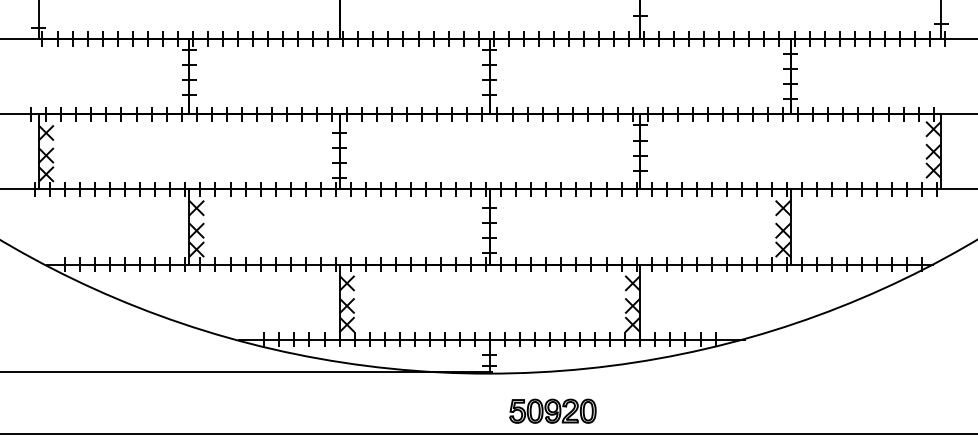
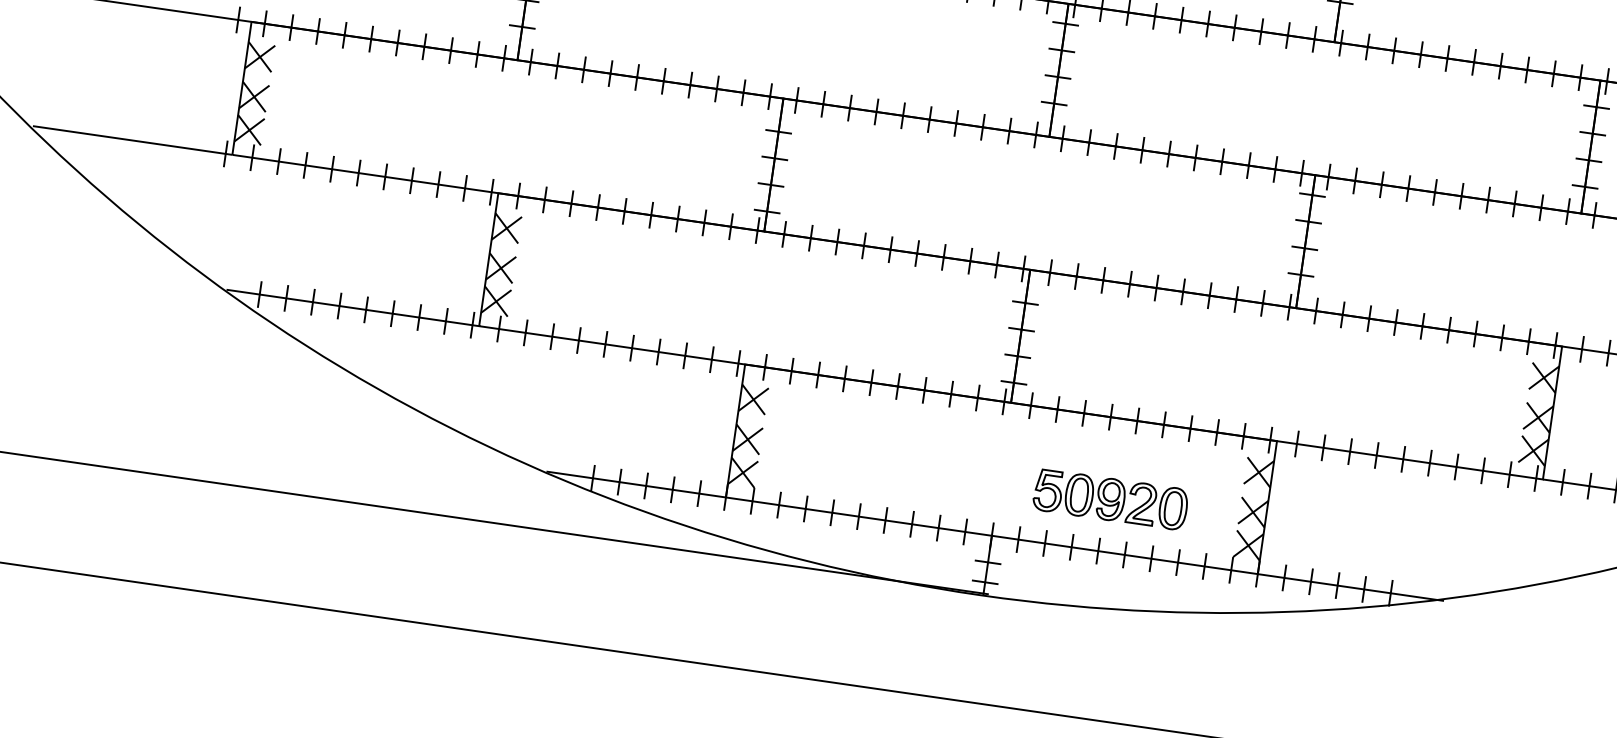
part: (552, 410) -> (1110, 498), moved

